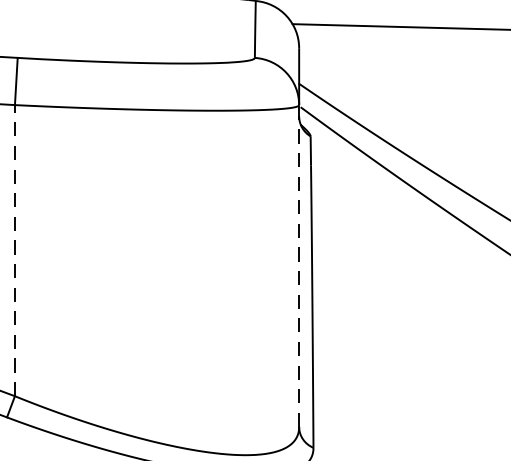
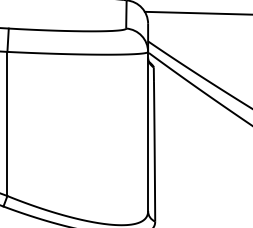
line: (15, 249) -> (7, 123), dashed -> solid
line: (299, 265) -> (148, 131), dashed -> solid

